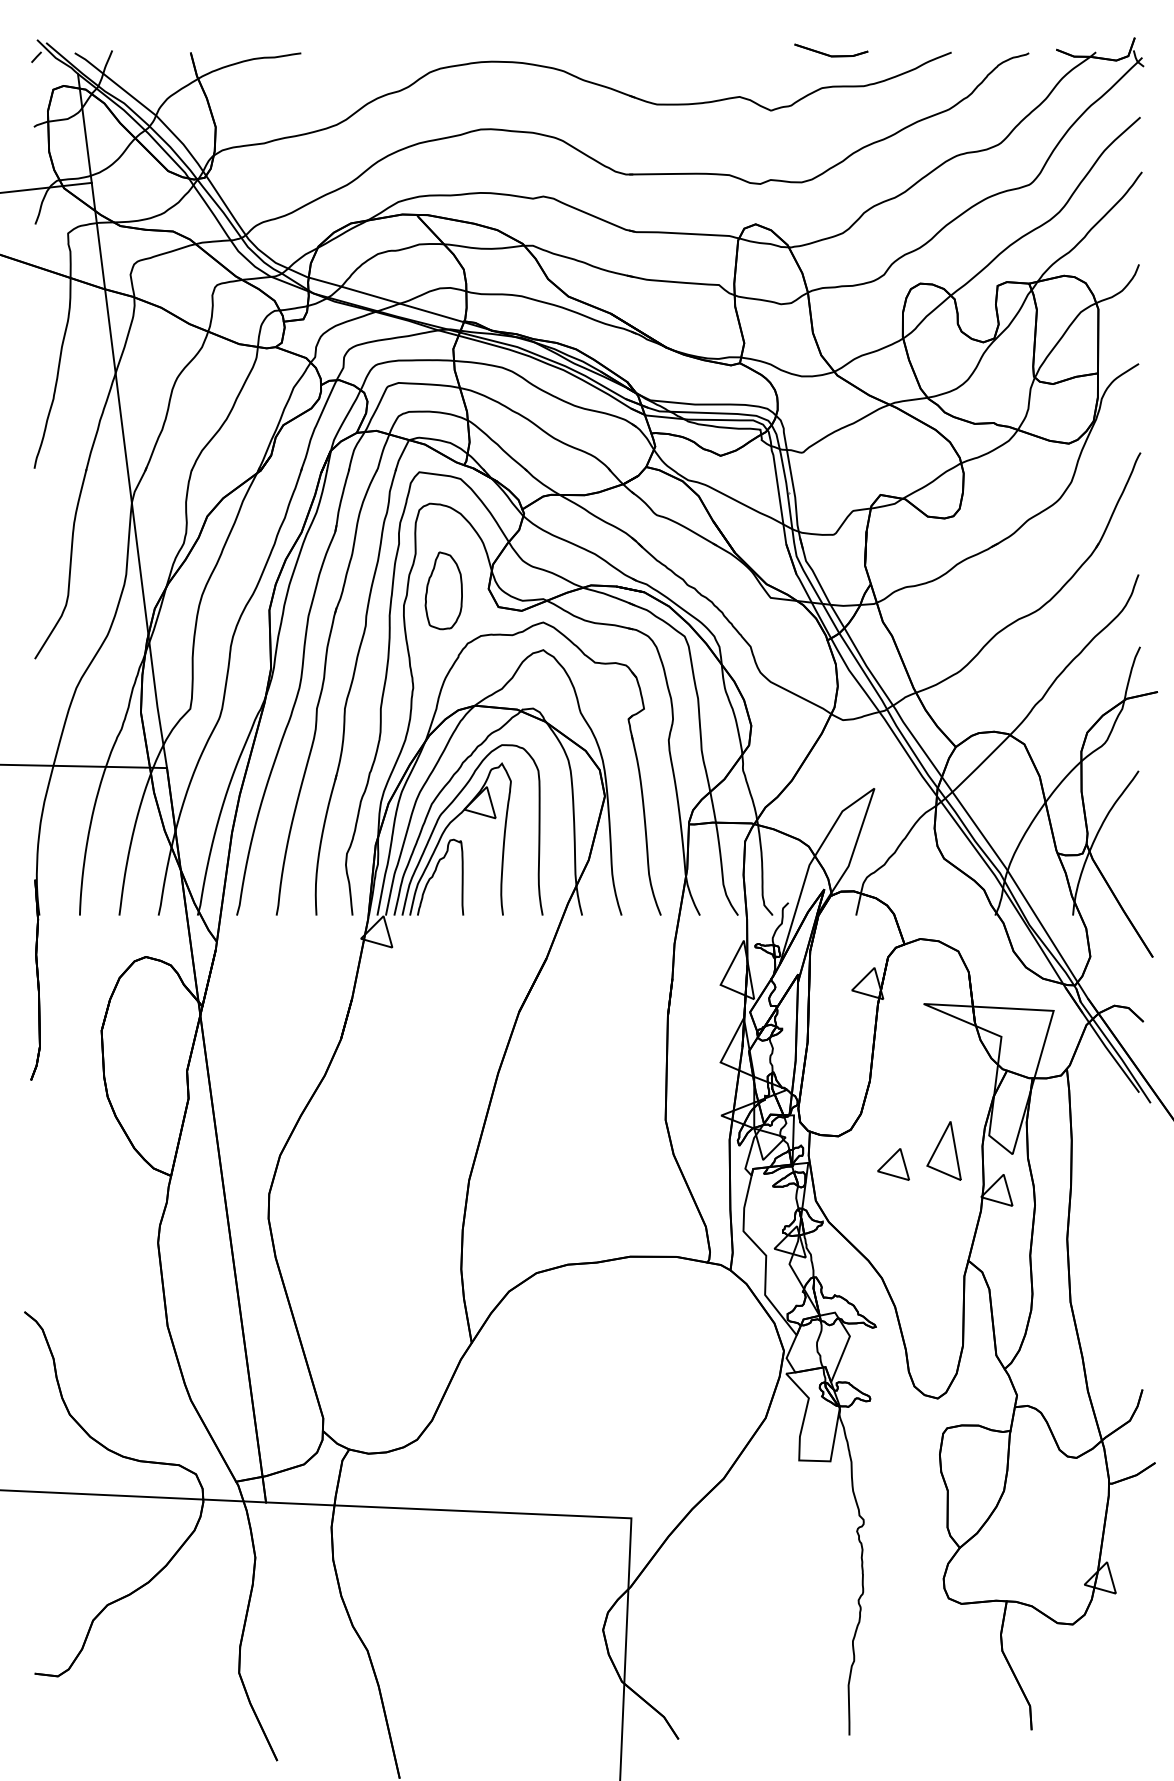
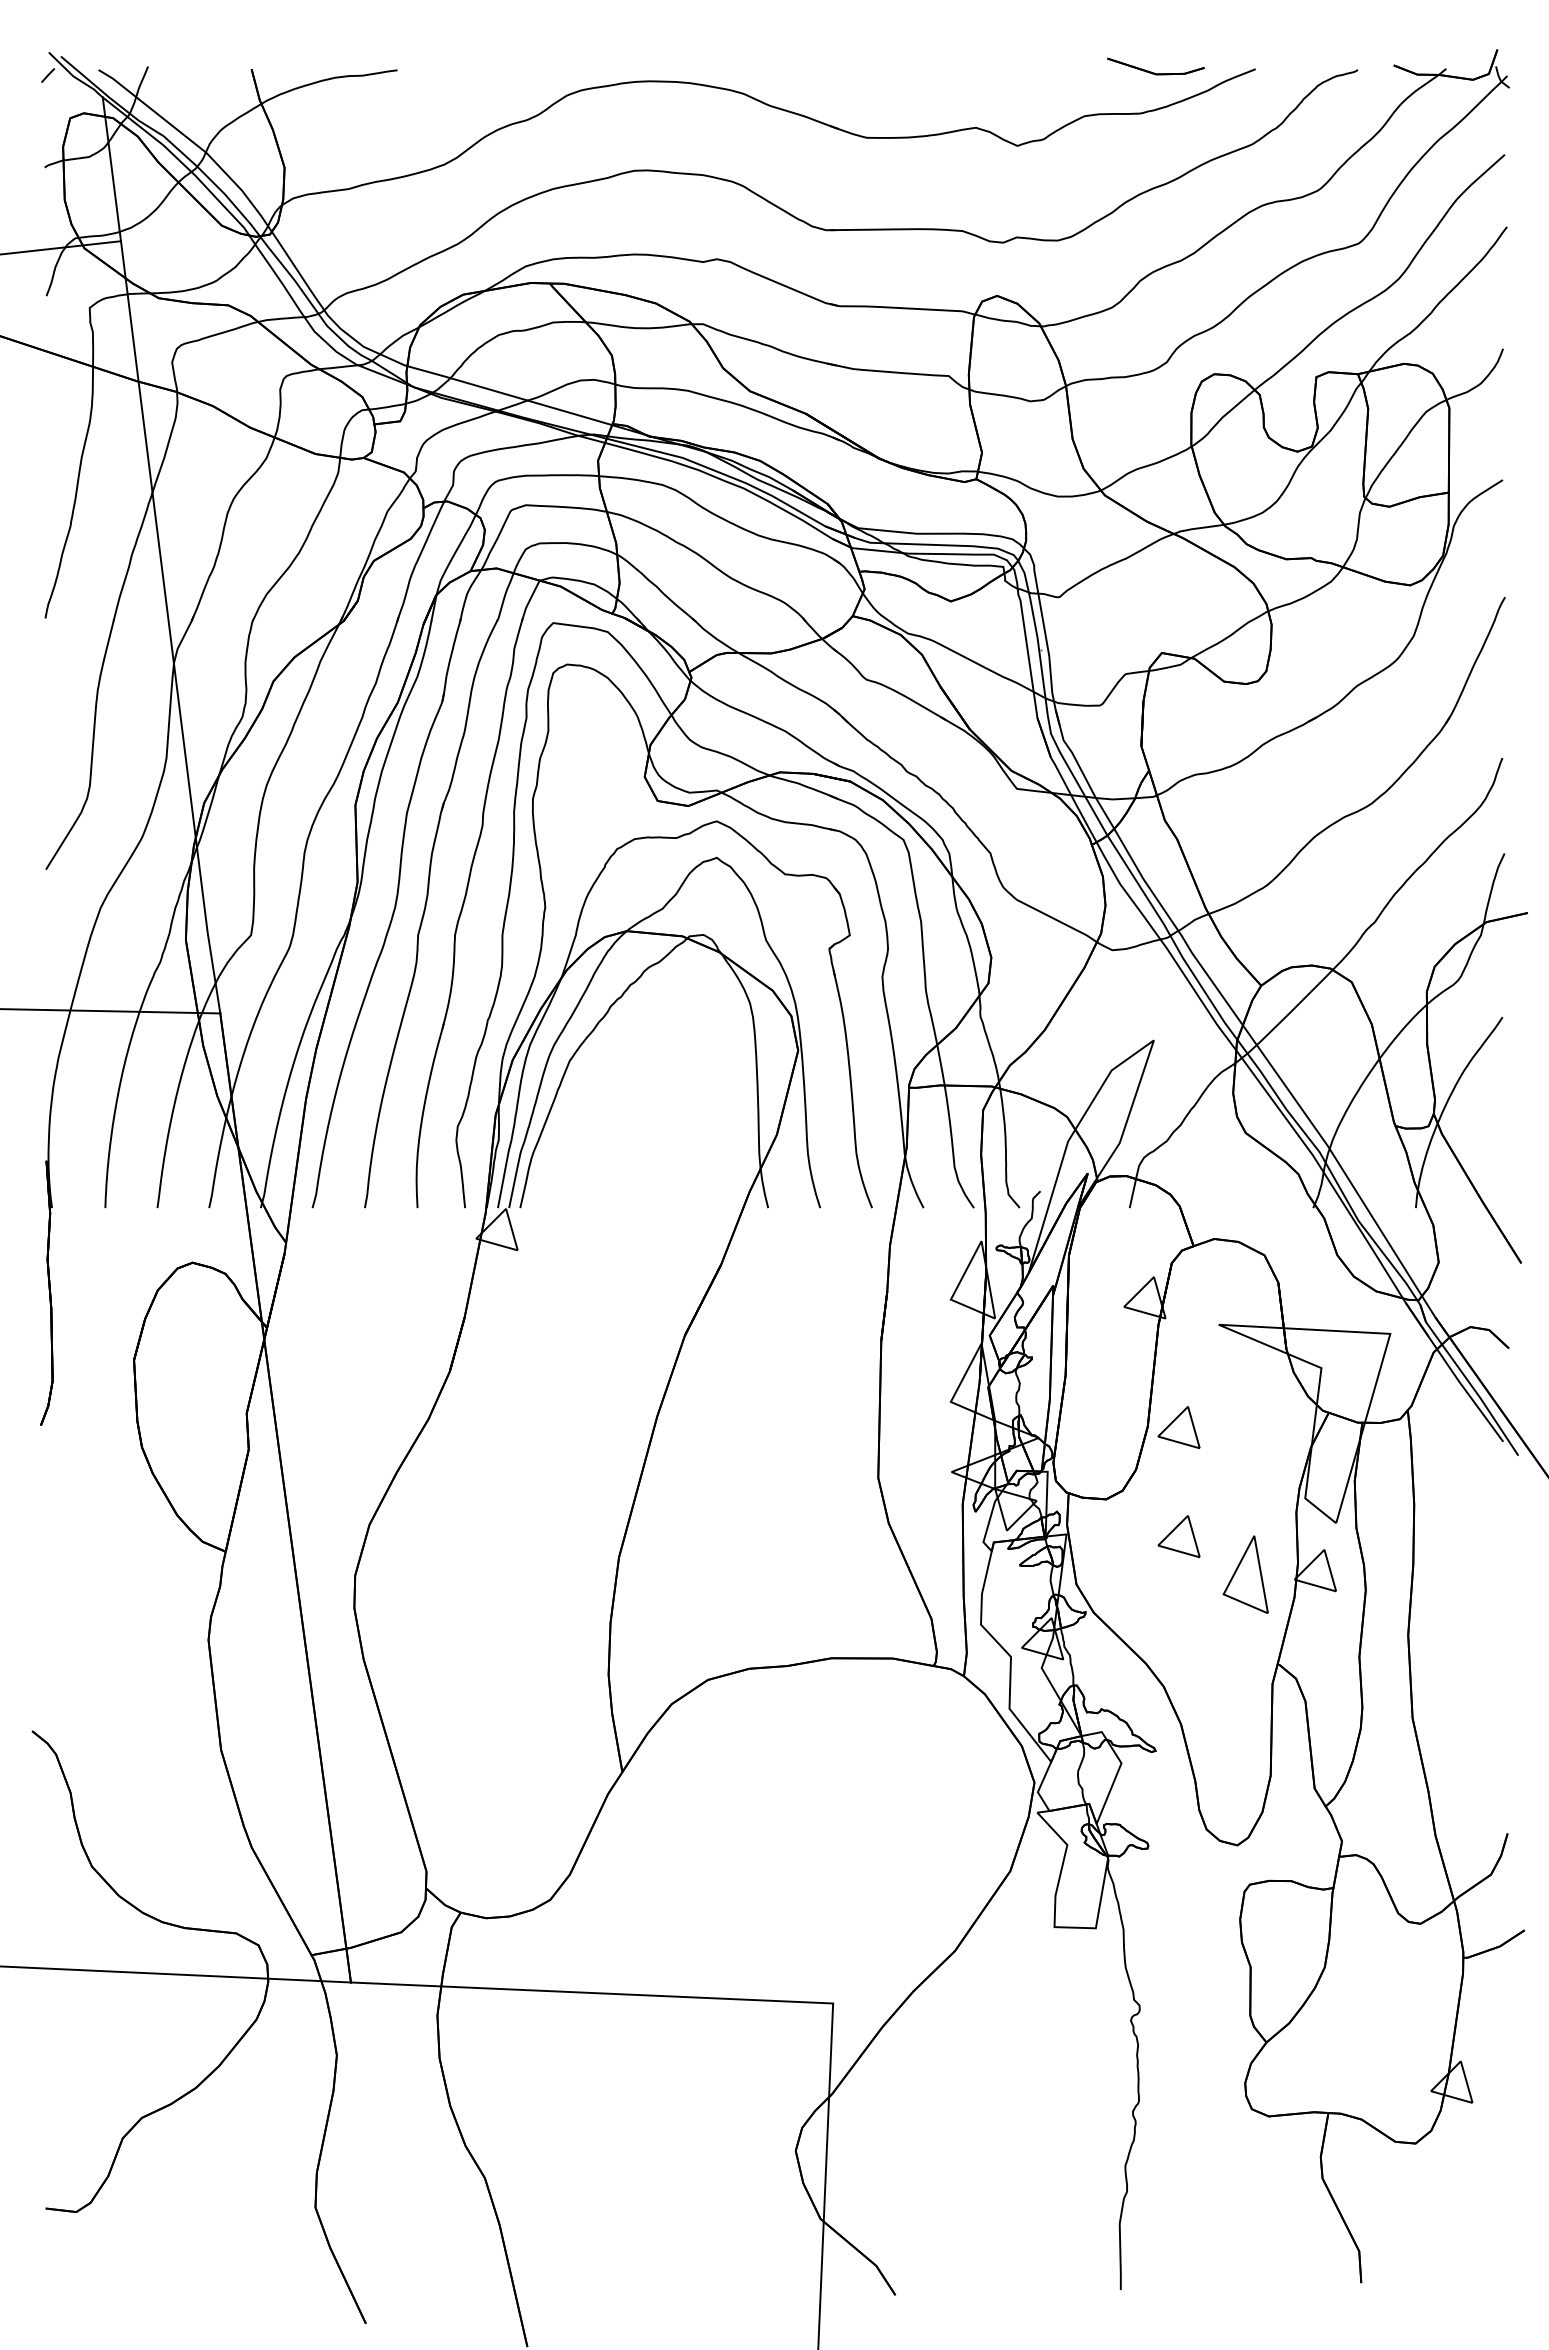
part: (830, 55) -> (1154, 72), moved
part: (443, 590) -> (585, 779), removed
part: (461, 840) -> (608, 1109), removed
part: (893, 1081) -> (1178, 1427), added
part: (943, 1150) -> (1245, 1574), moved

